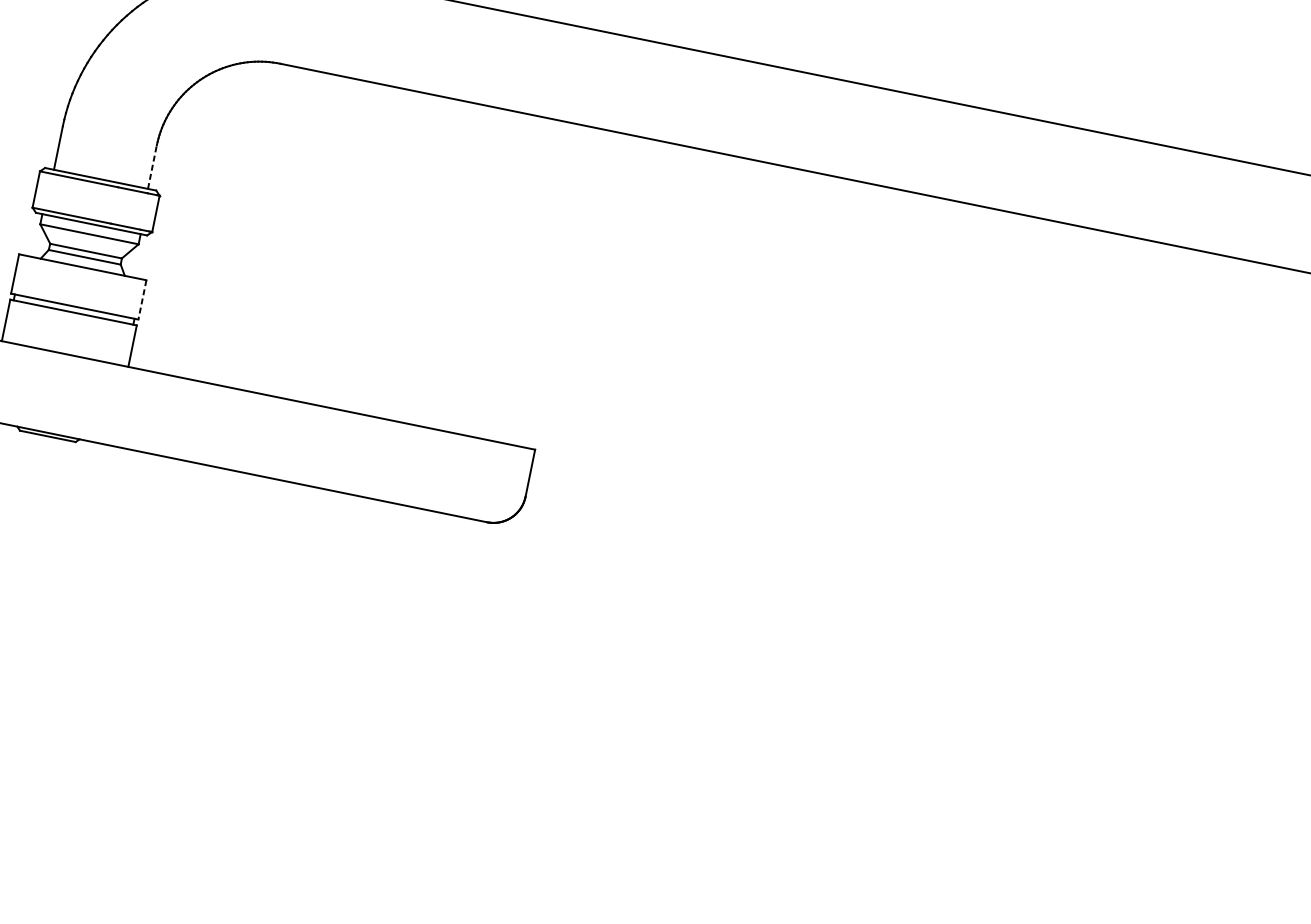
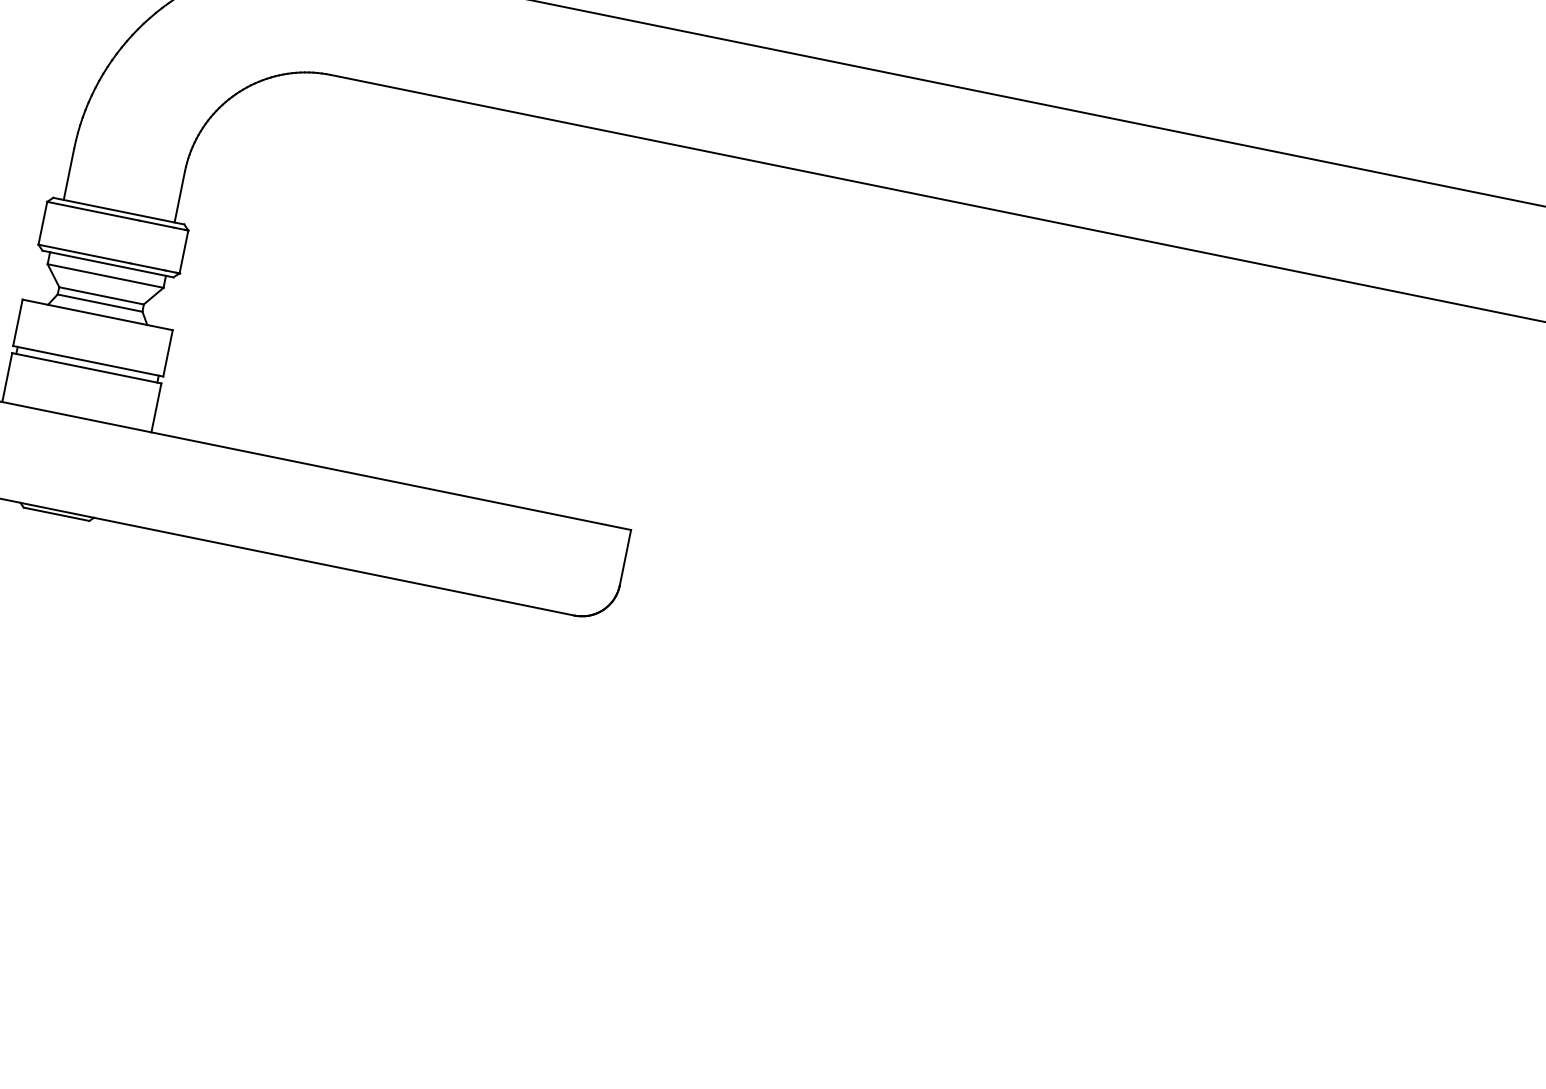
line: (152, 166) -> (179, 196), dashed -> solid
line: (142, 300) -> (168, 353), dashed -> solid

